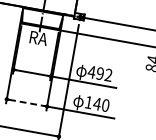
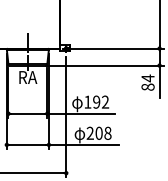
text: (91, 71) -> (87, 101), 492 -> 192
line: (26, 102) -> (27, 144), dashed -> solid
text: (96, 103) -> (98, 132), 140 -> 208

